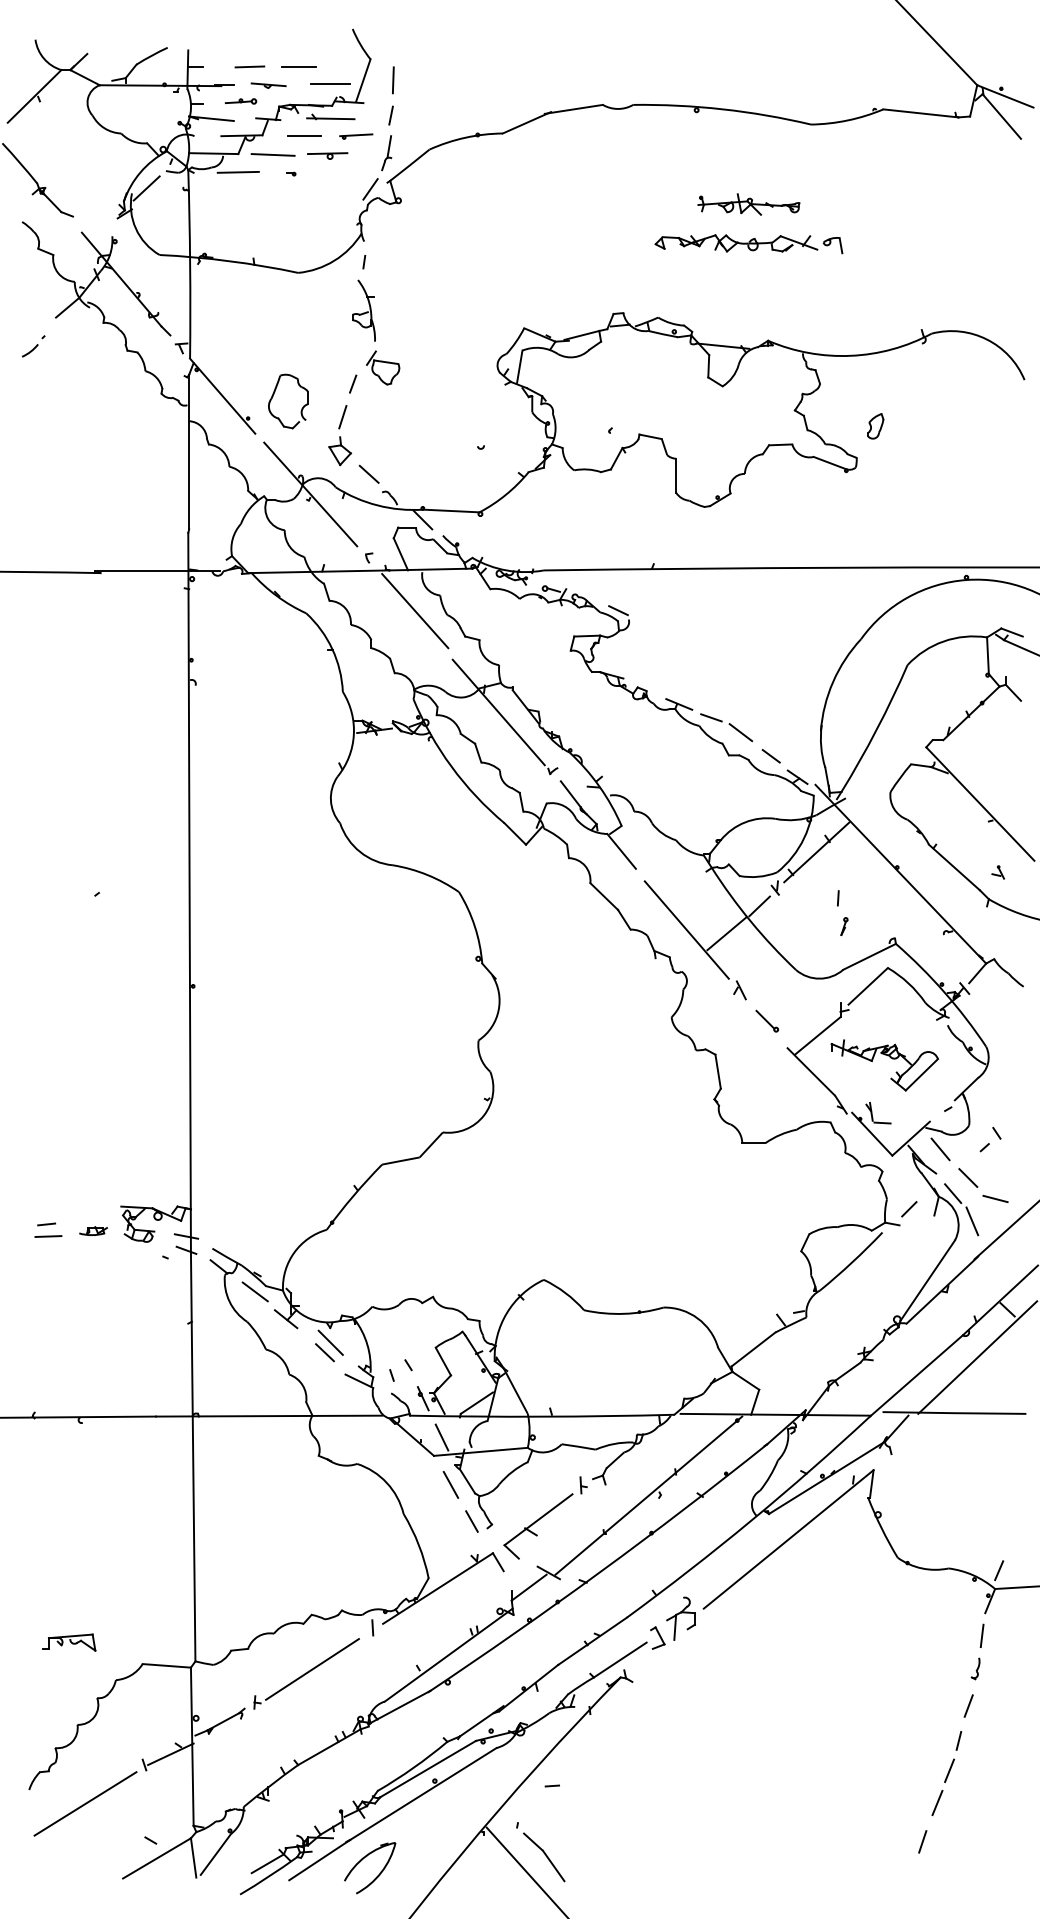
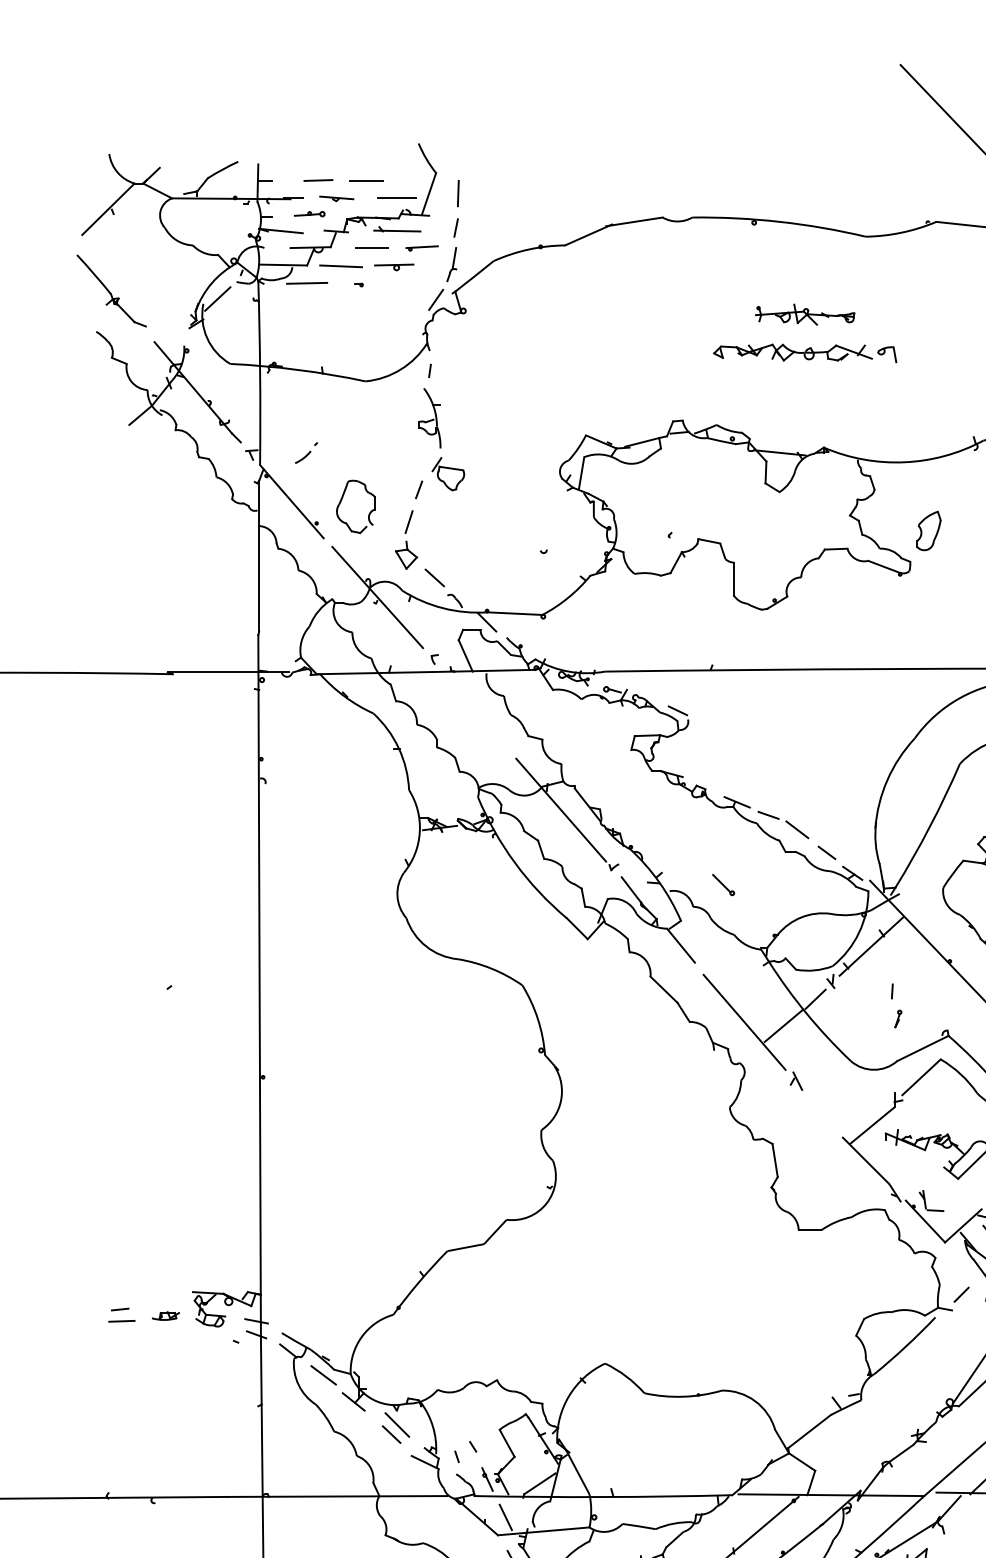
part: (33, 346) -> (306, 453), moved
part: (875, 426) -> (928, 531), size x1.6
line: (415, 611) -> (479, 711), removed
part: (766, 1020) -> (722, 884), moved

